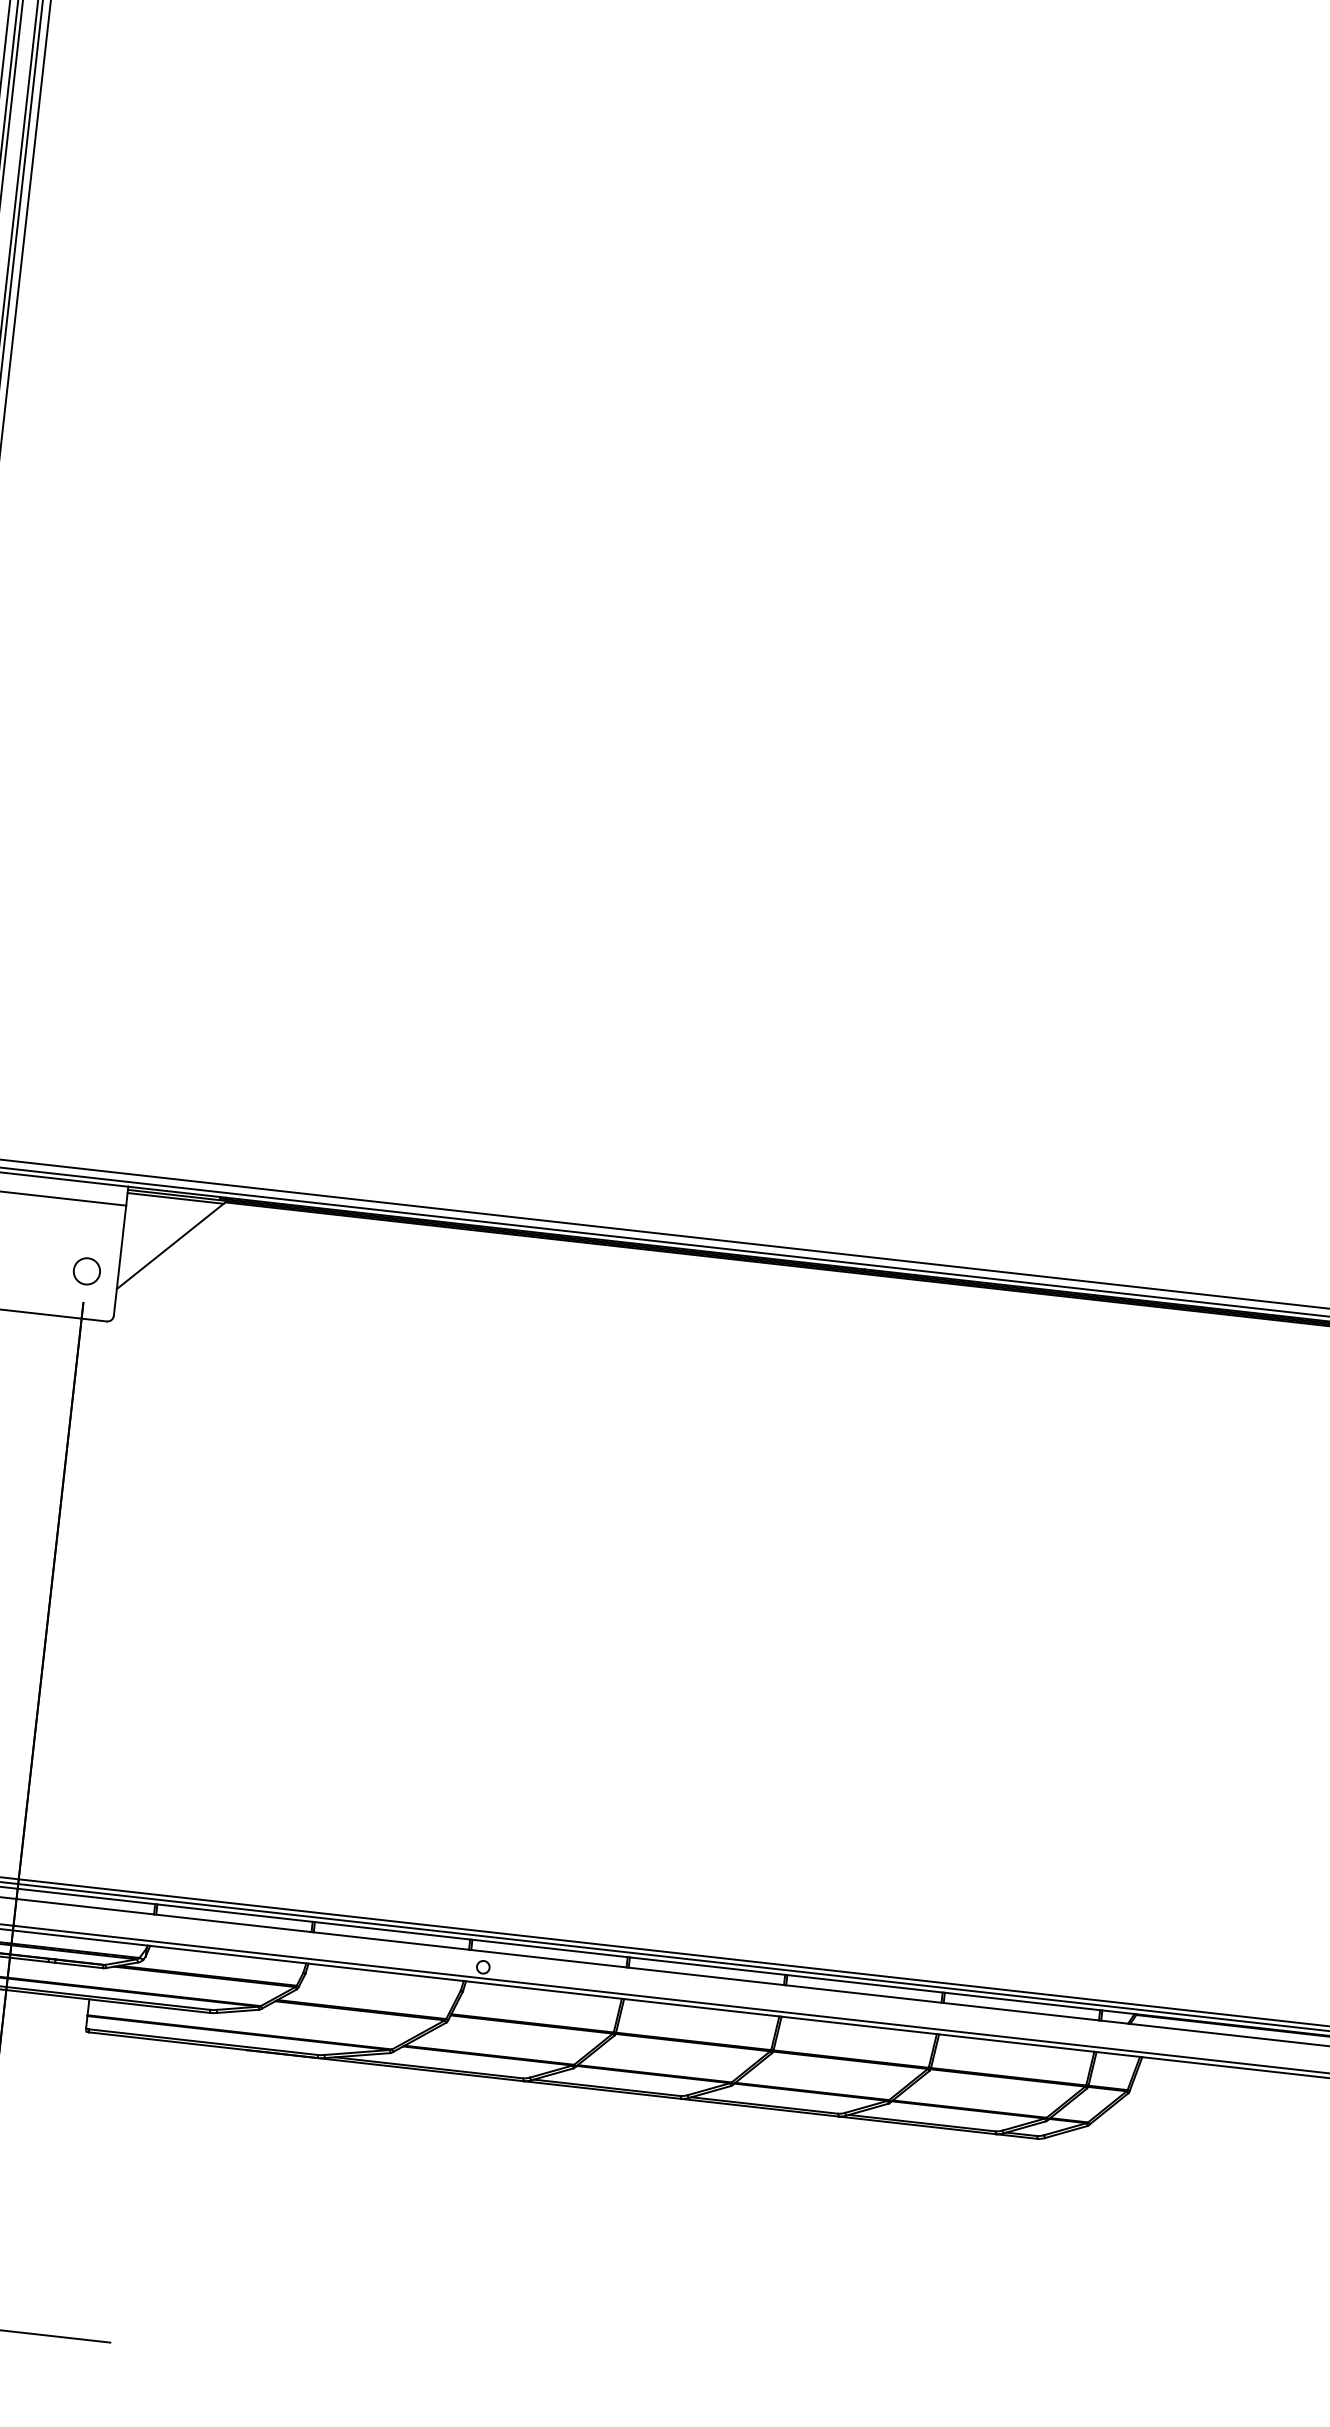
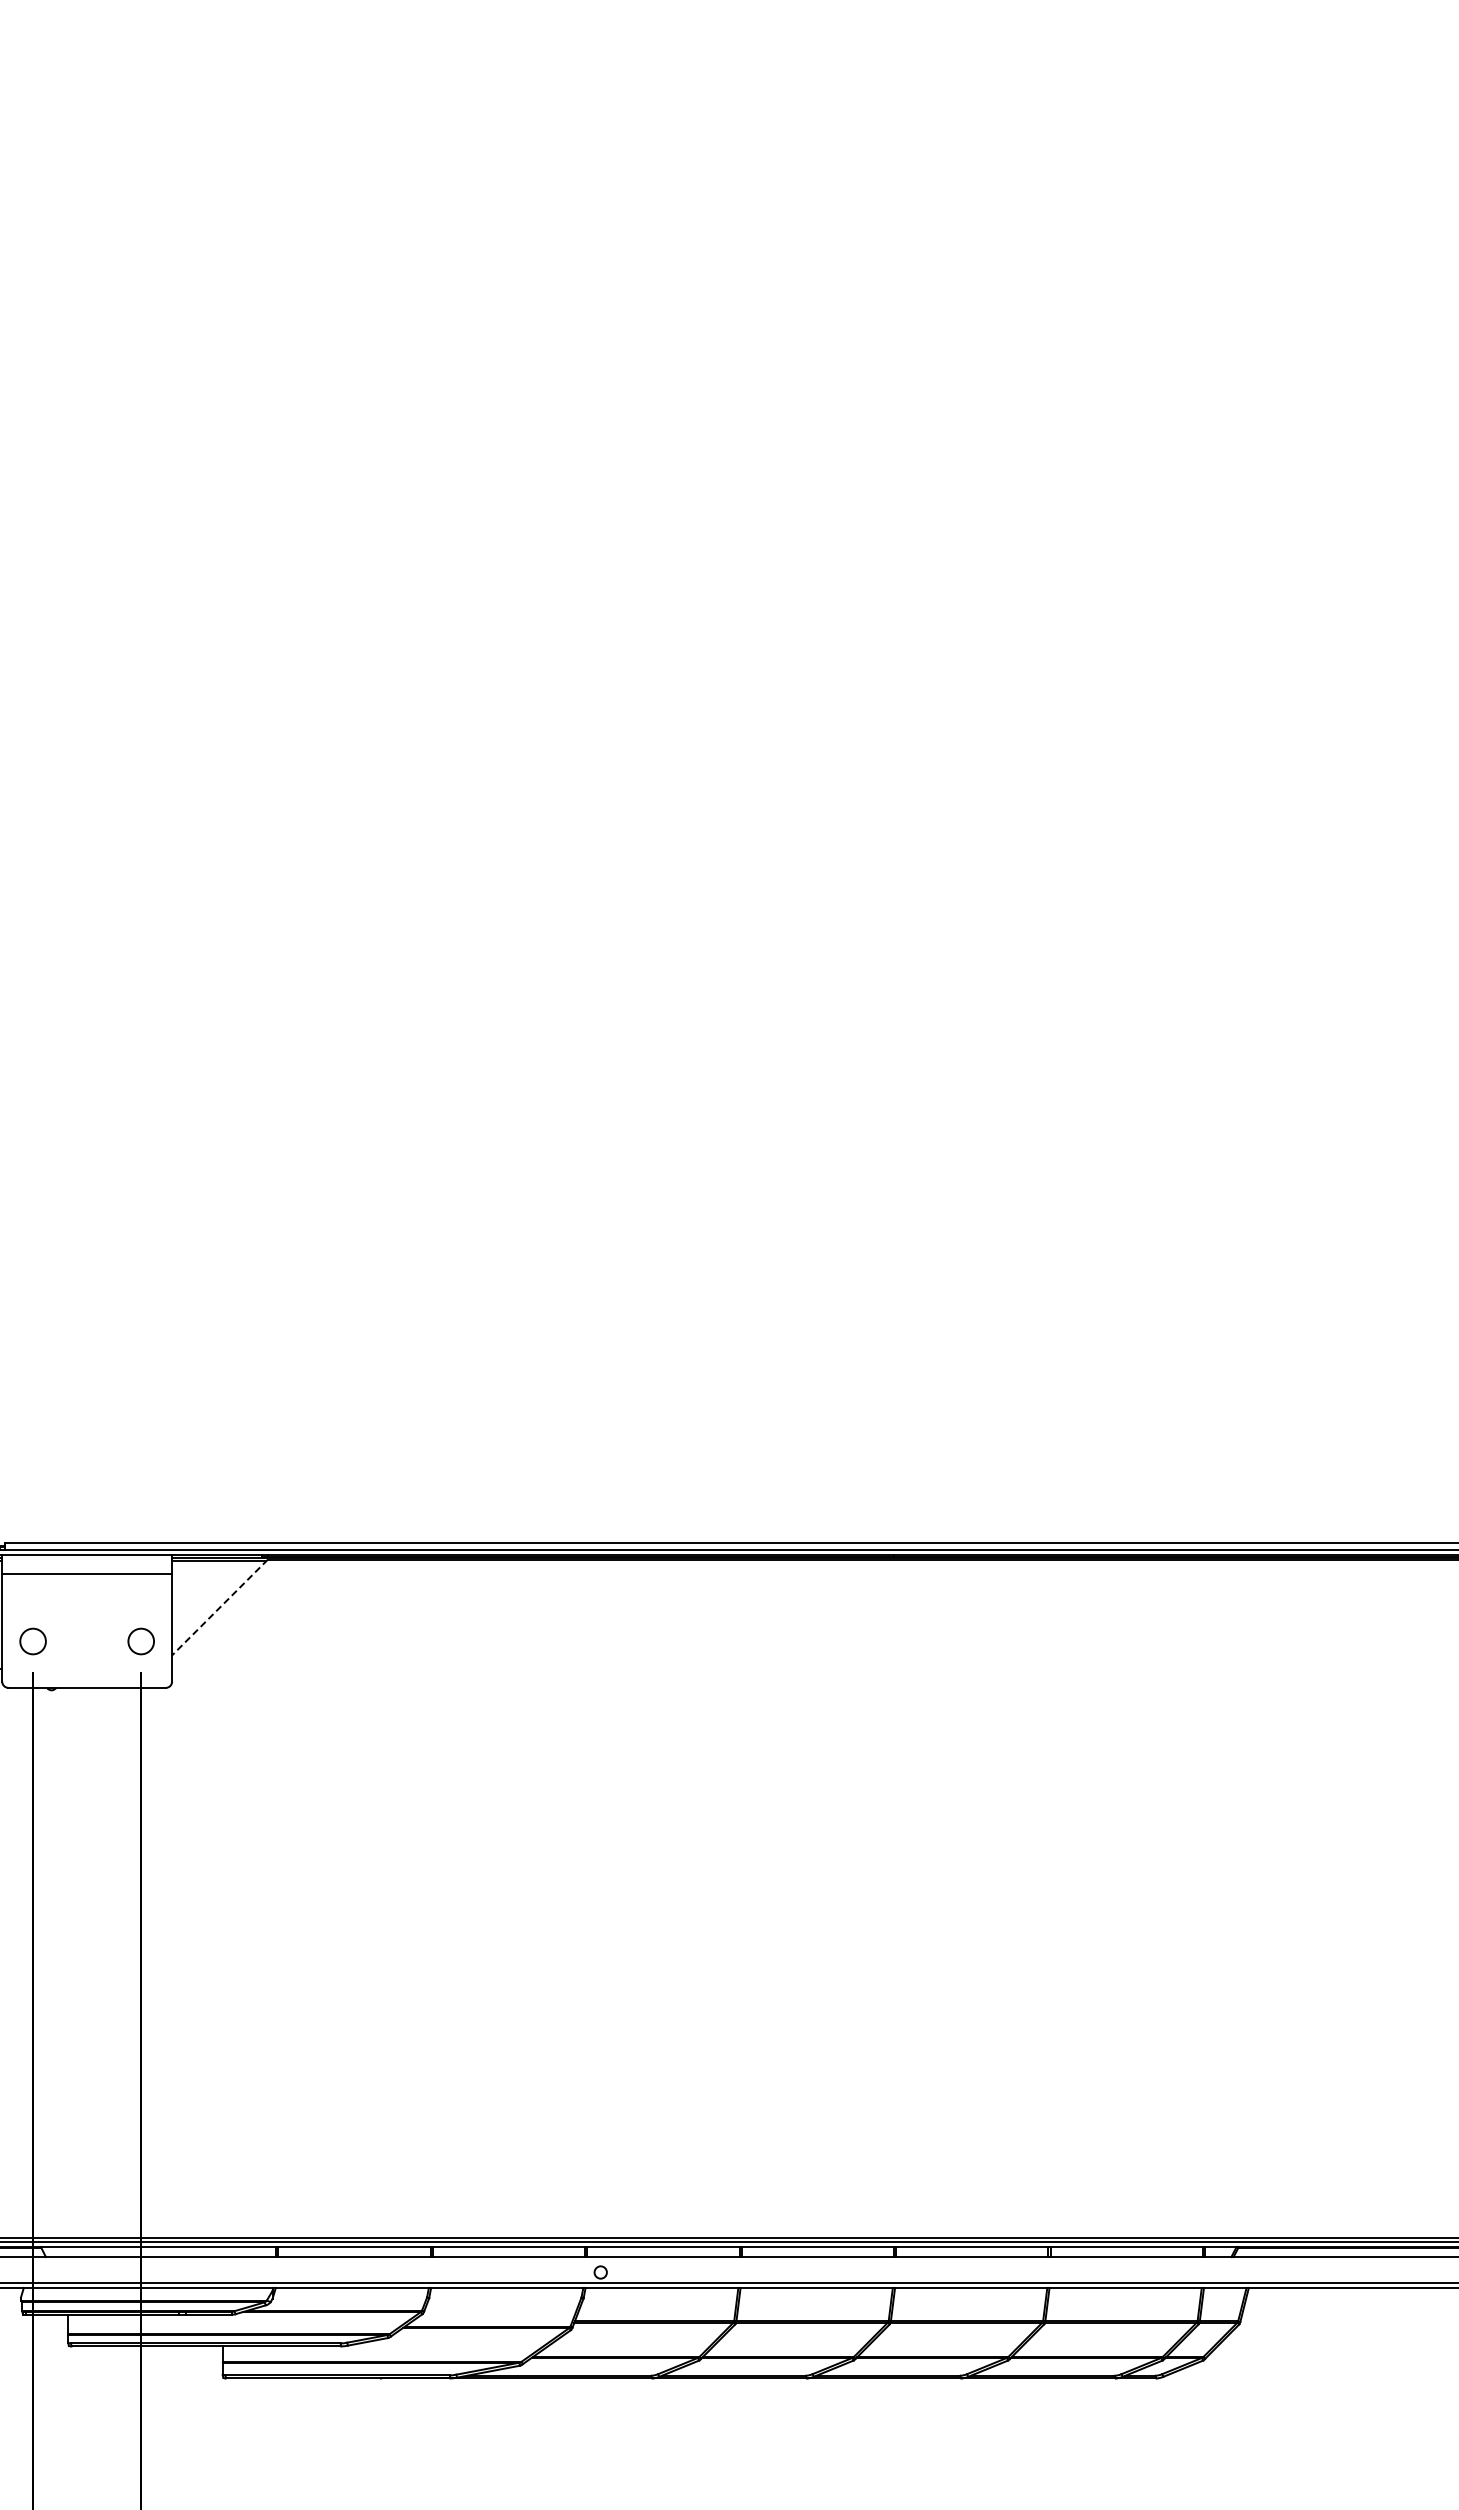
line: (171, 1245) -> (220, 1607), solid -> dashed

